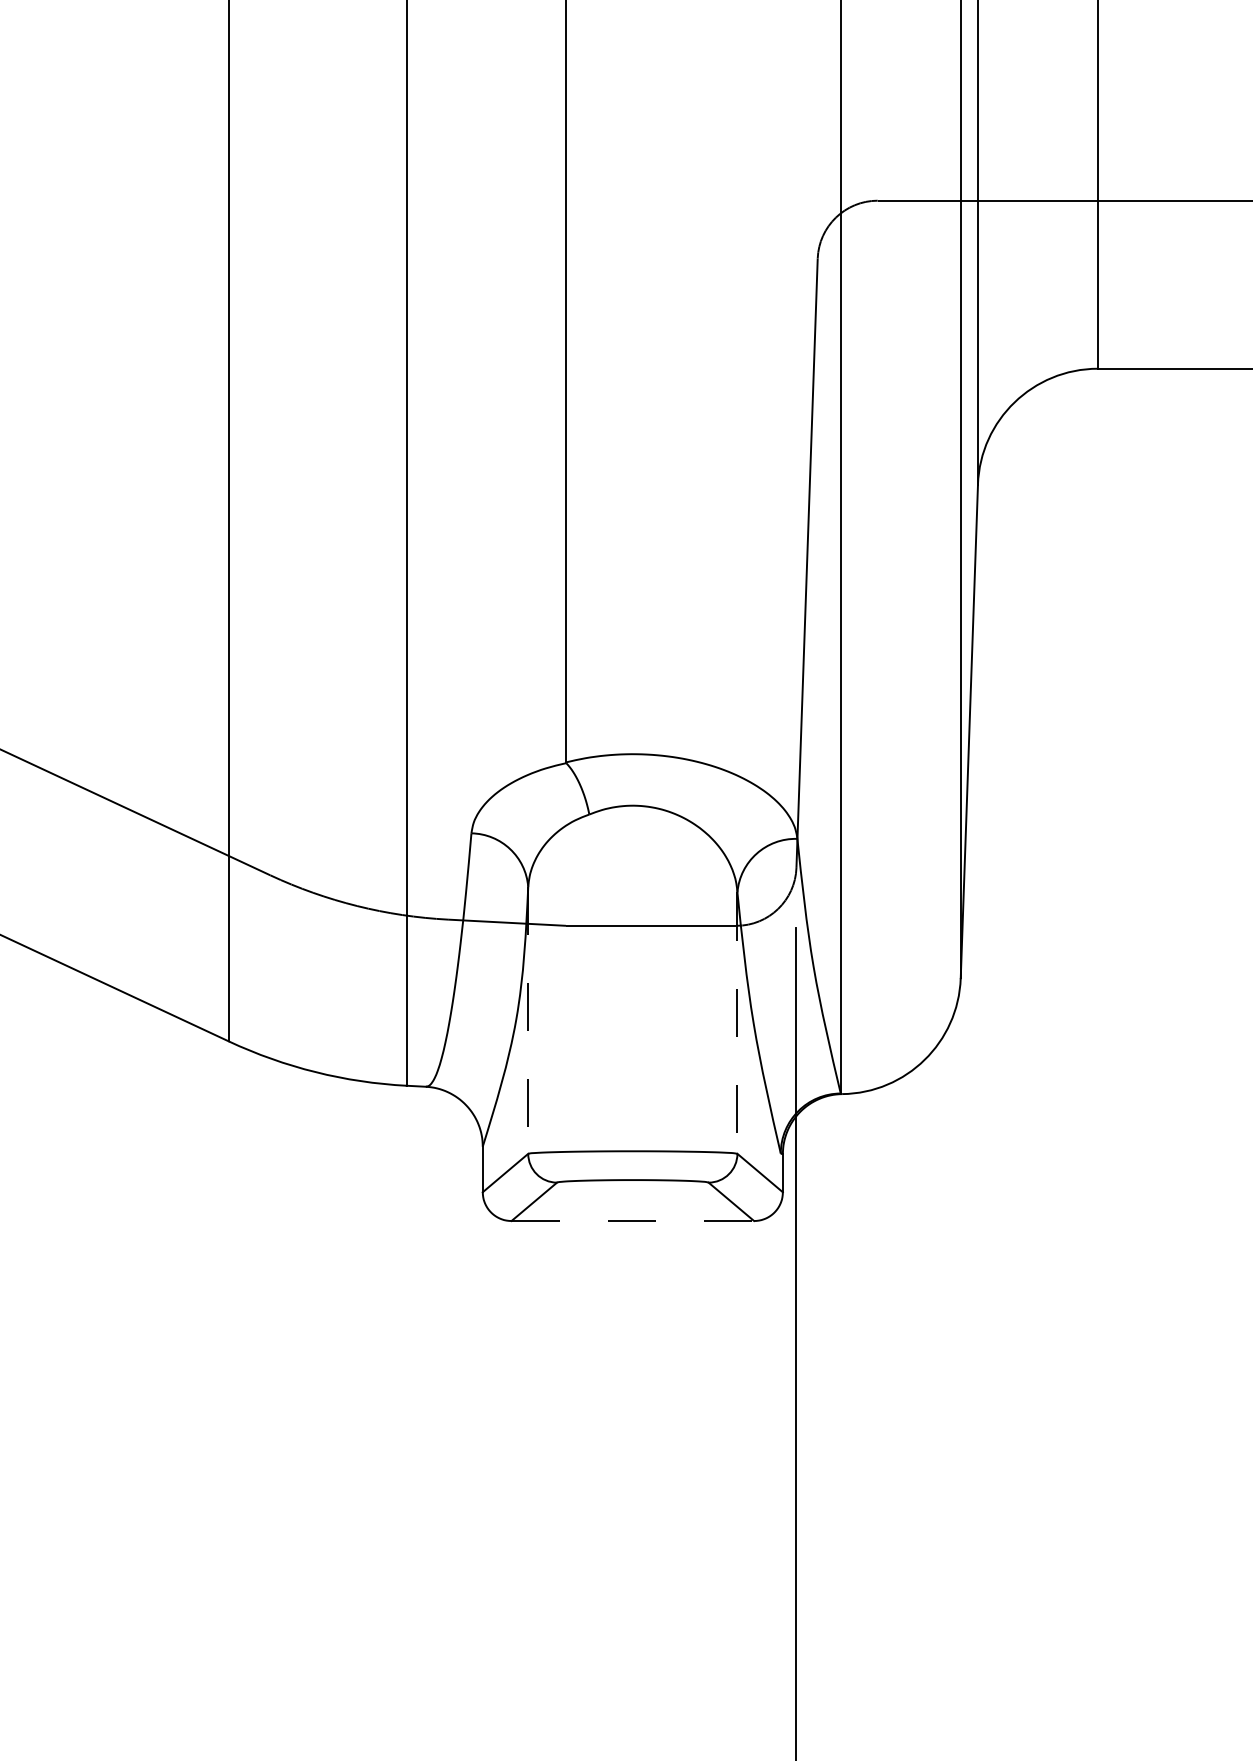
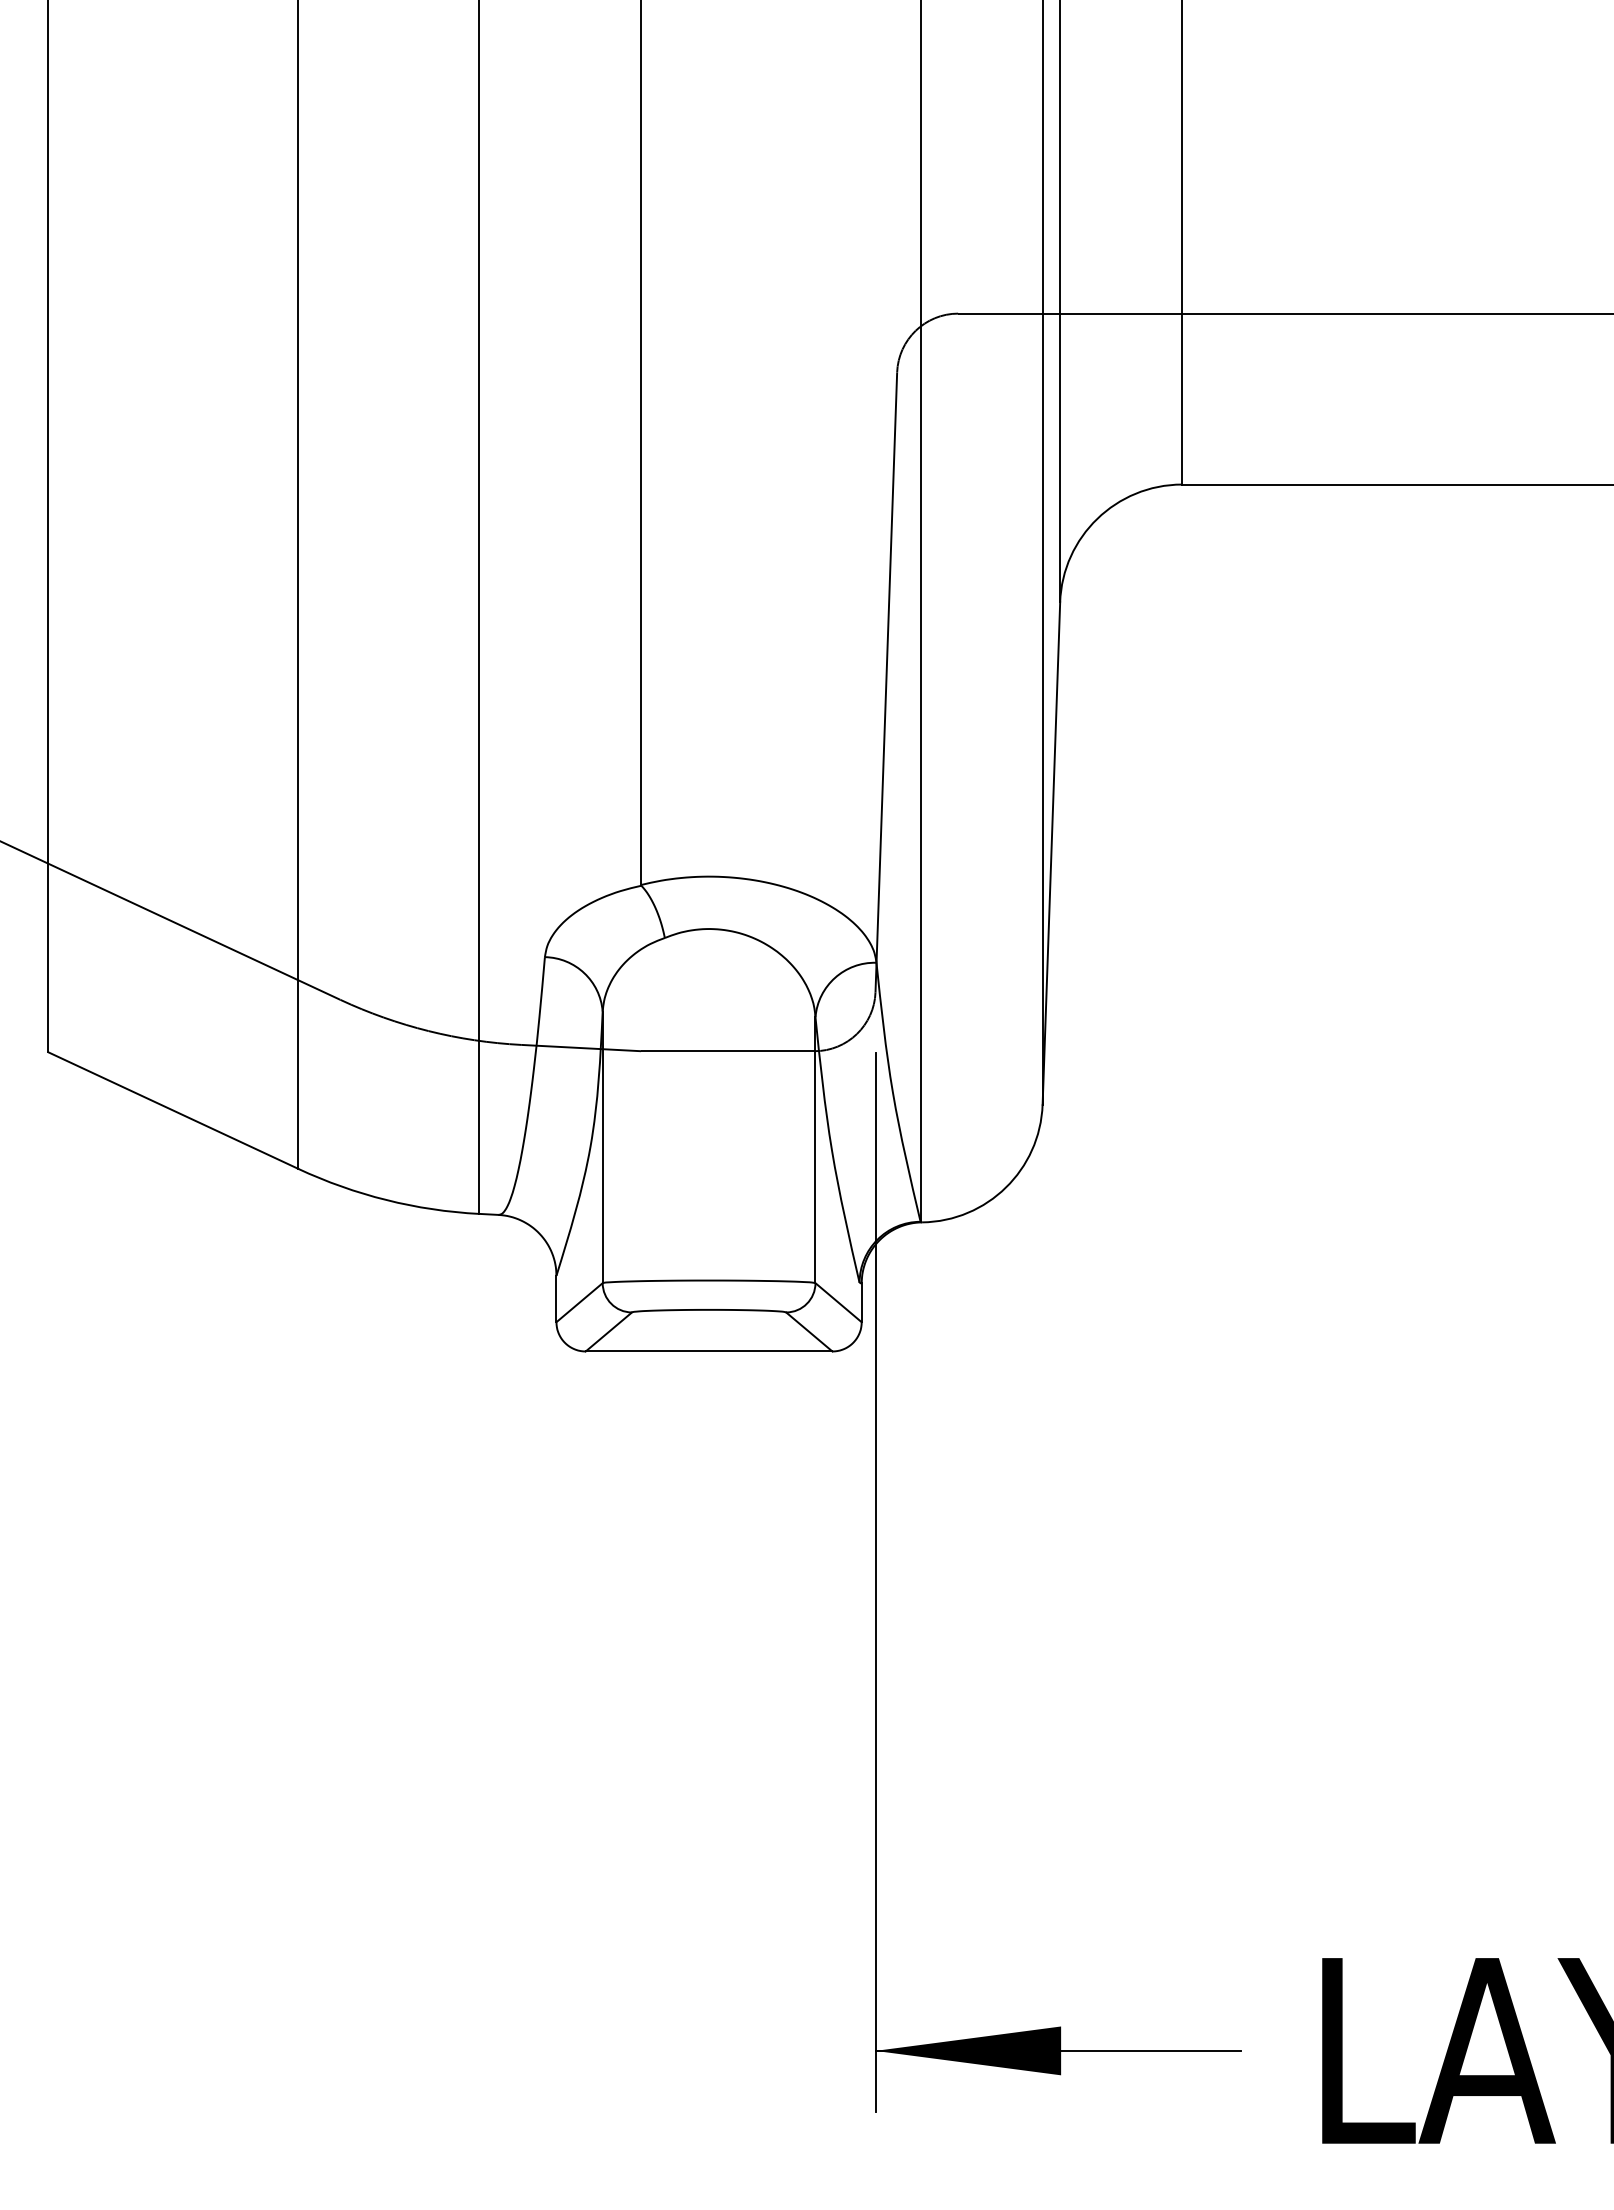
line: (528, 1020) -> (602, 1147), dashed -> solid
line: (737, 1023) -> (815, 1150), dashed -> solid
line: (633, 1221) -> (709, 1351), dashed -> solid

